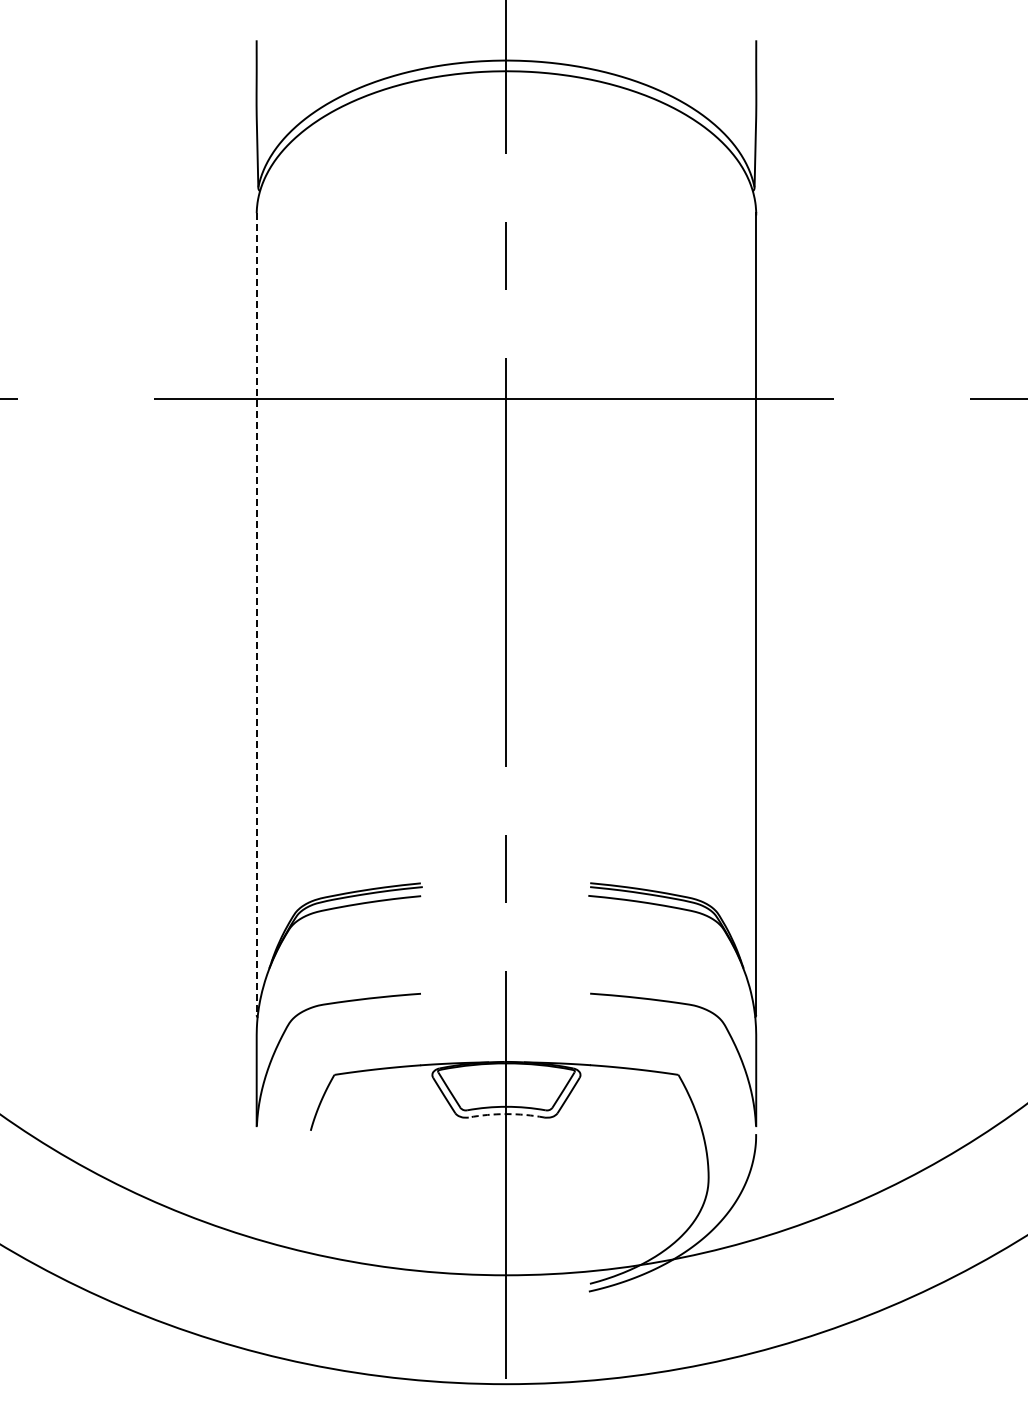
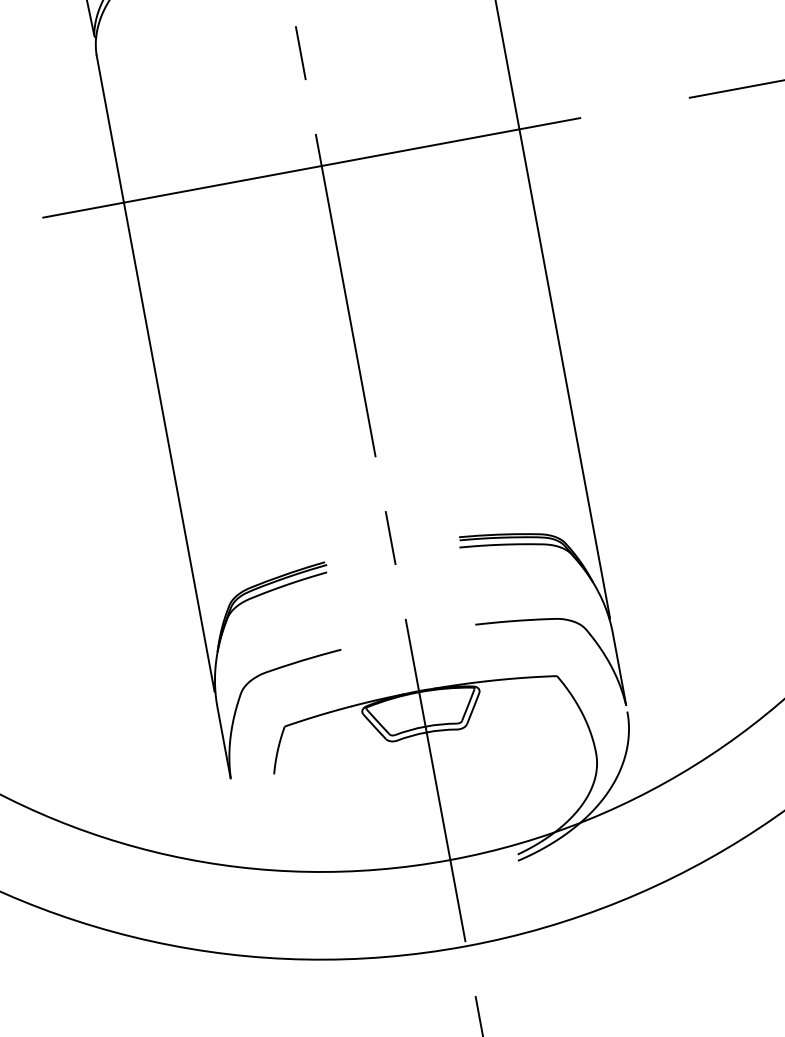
line: (256, 614) -> (155, 373), dashed -> solid
arc: (506, 1114) -> (426, 732), dashed -> solid

